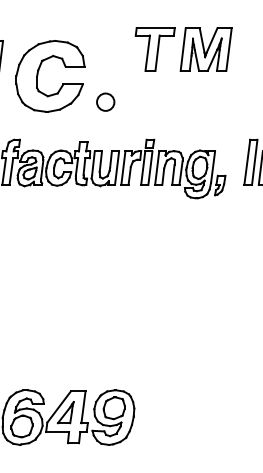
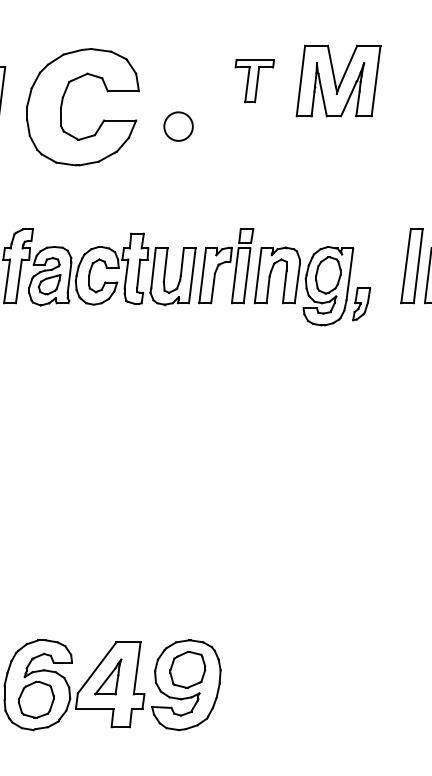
part: (154, 49) -> (253, 81), size x0.6
part: (38, 75) -> (63, 105), moved
circle: (105, 101) -> (178, 125), moved

